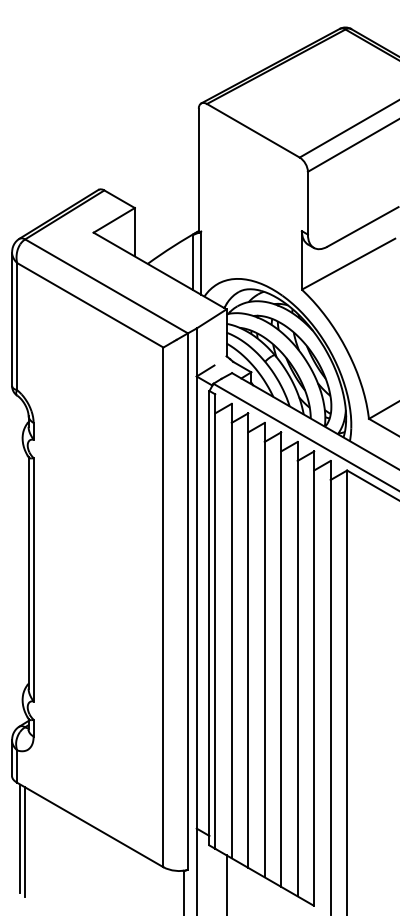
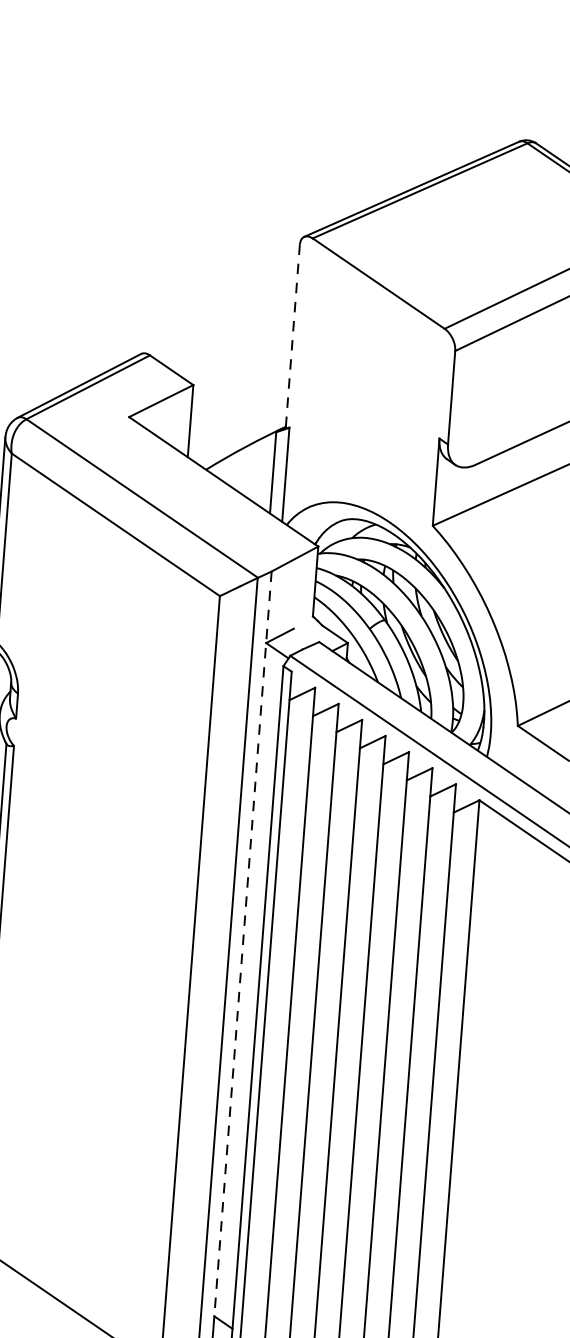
line: (198, 170) -> (292, 336), solid -> dashed
line: (196, 579) -> (242, 945), solid -> dashed

